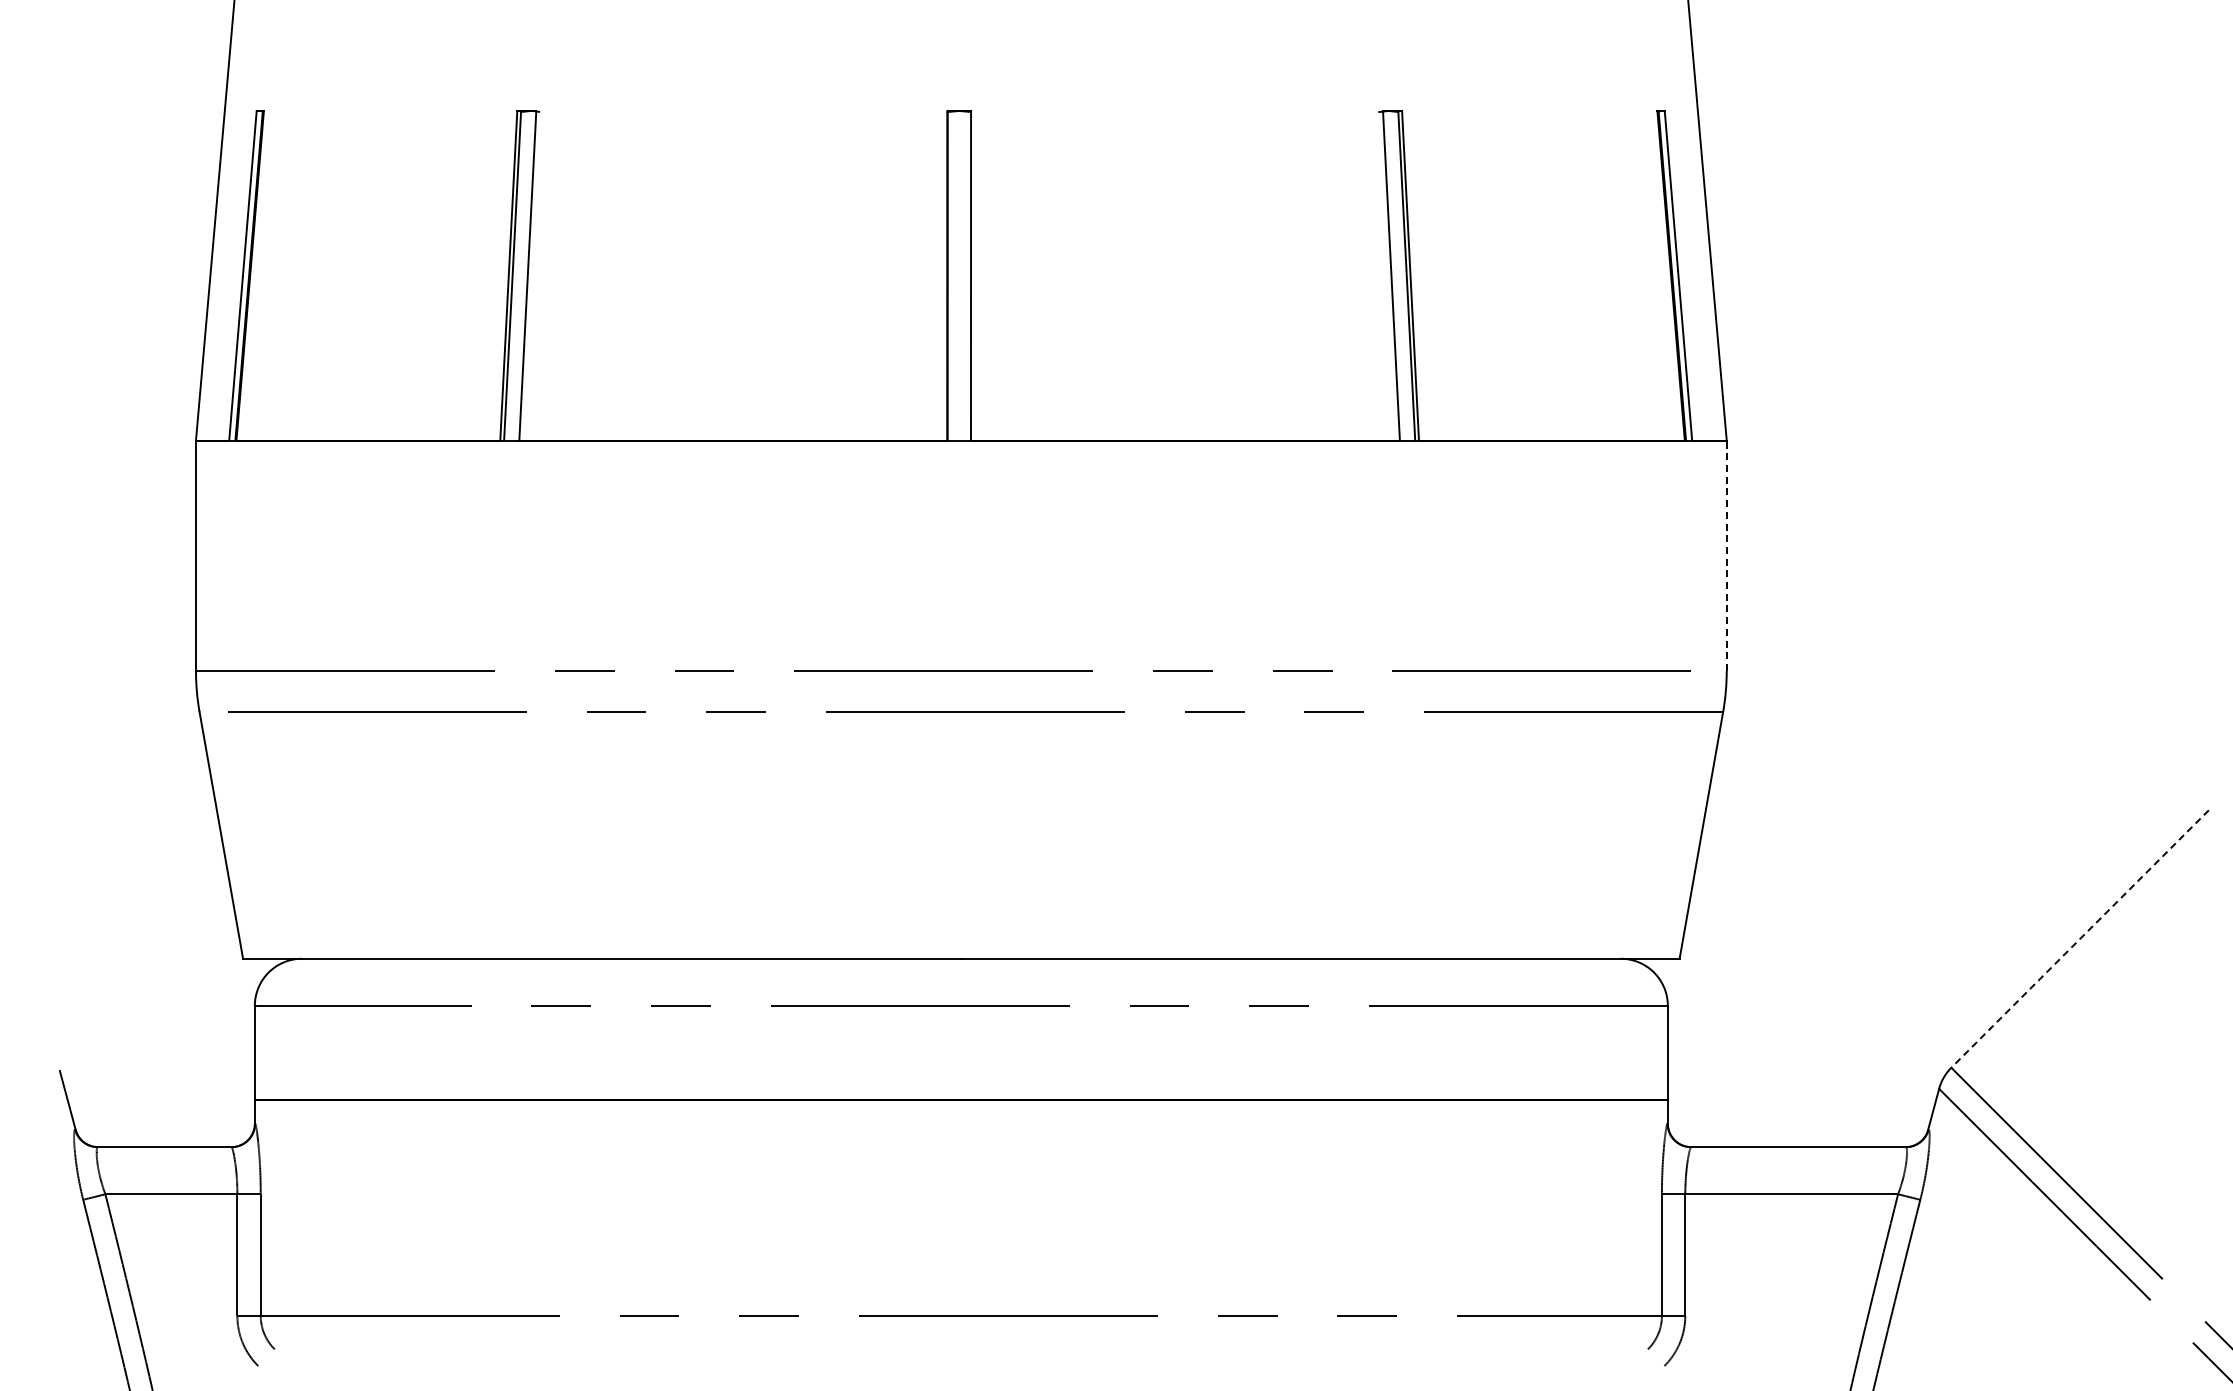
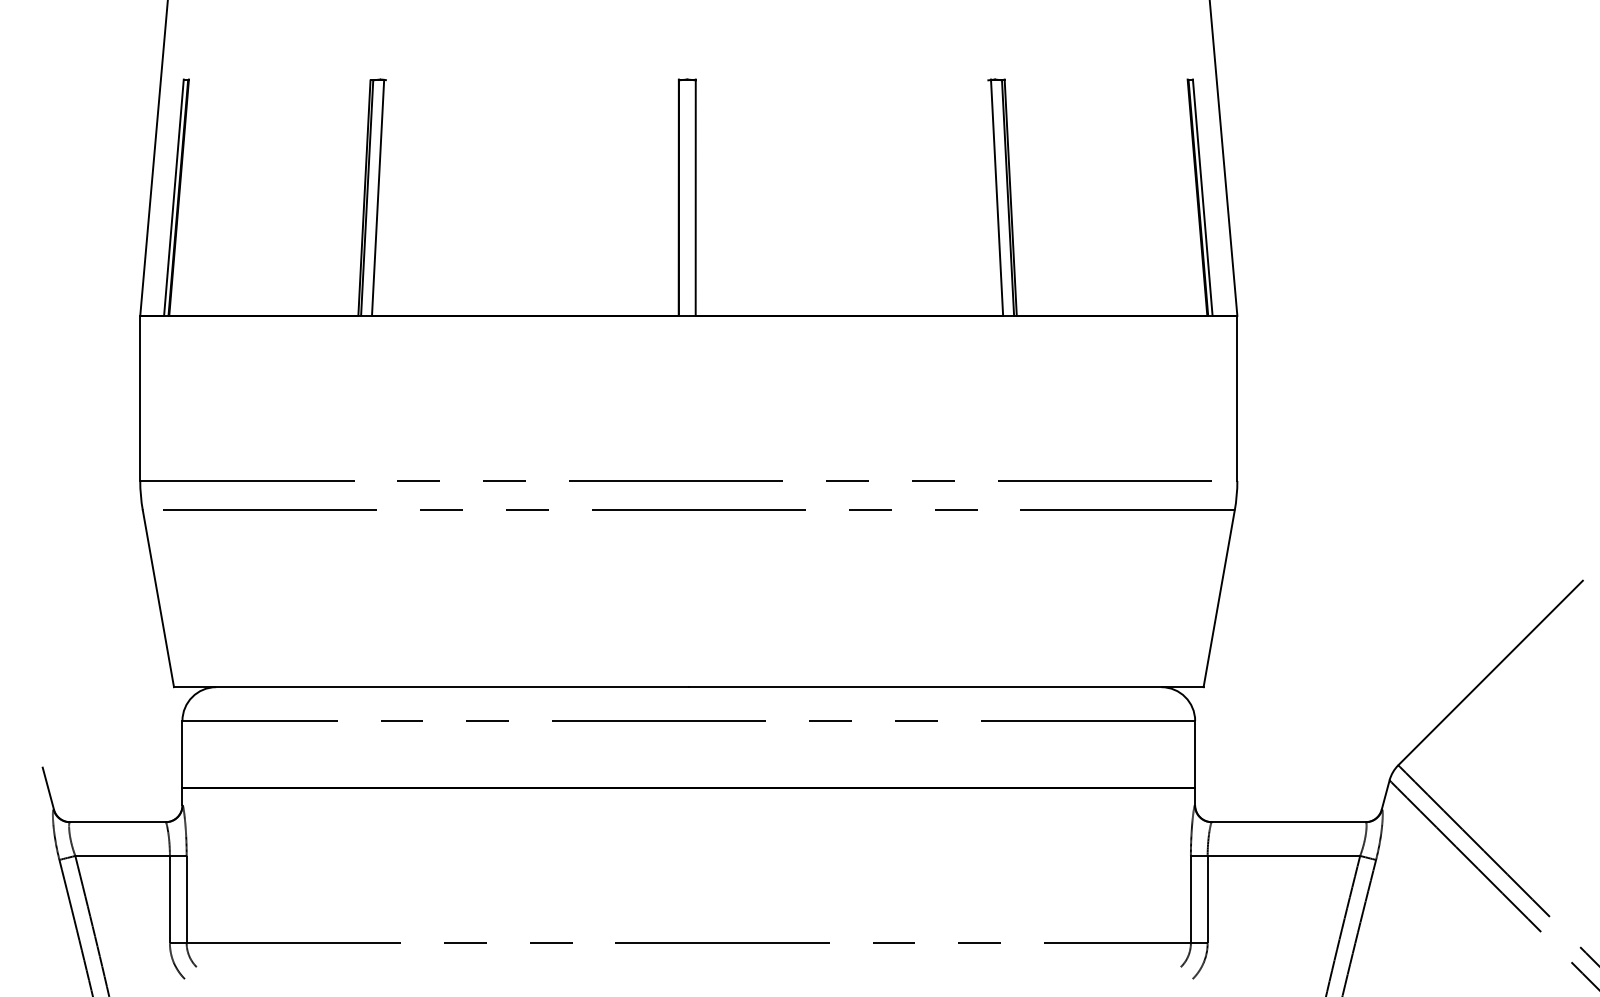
line: (1726, 555) -> (1237, 398), dashed -> solid
line: (2079, 939) -> (1490, 673), dashed -> solid

